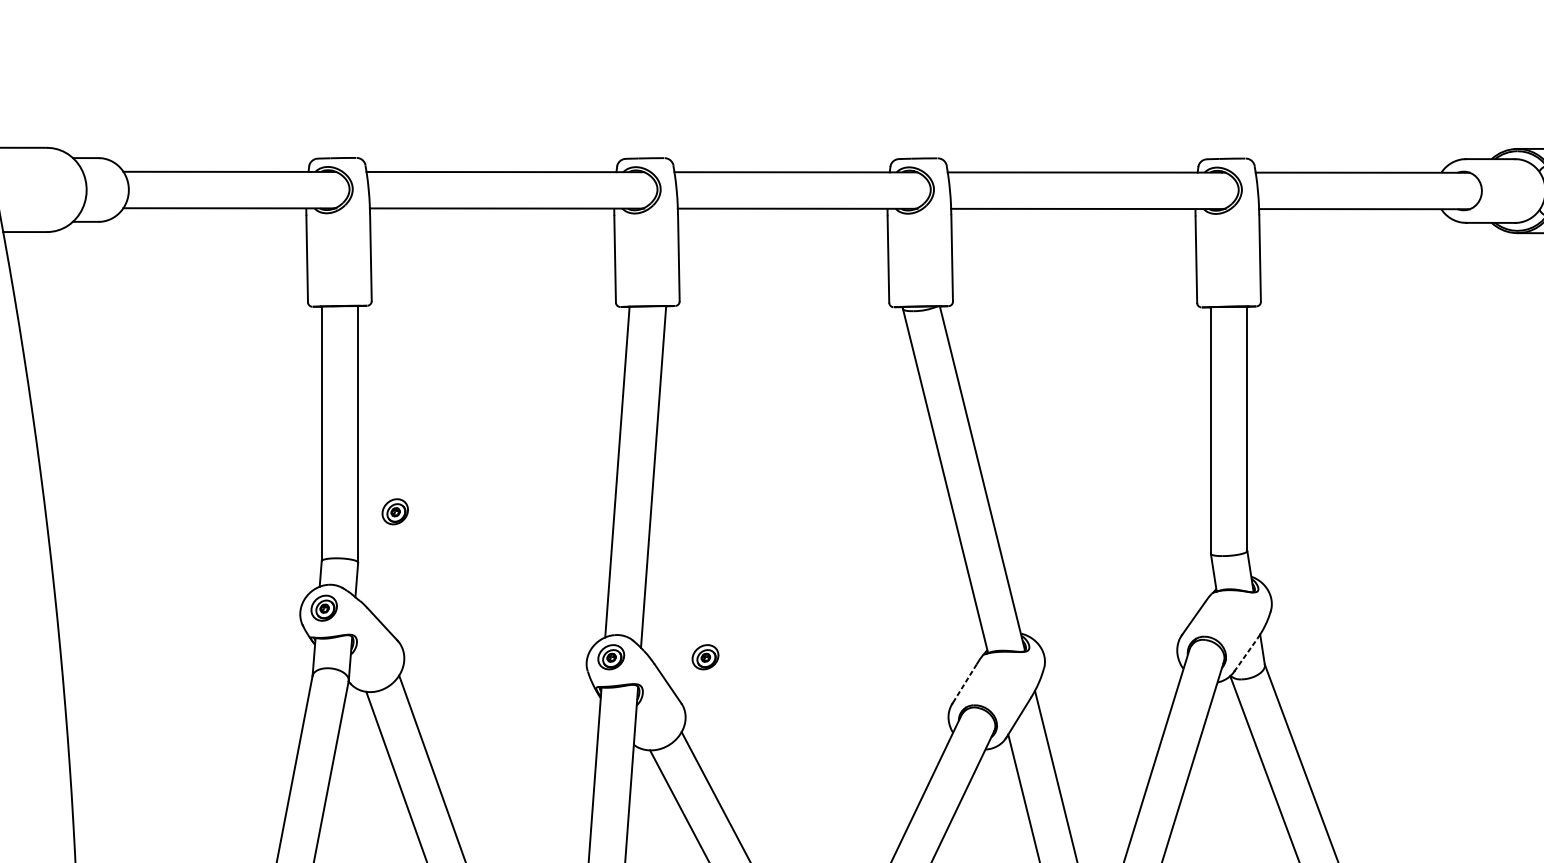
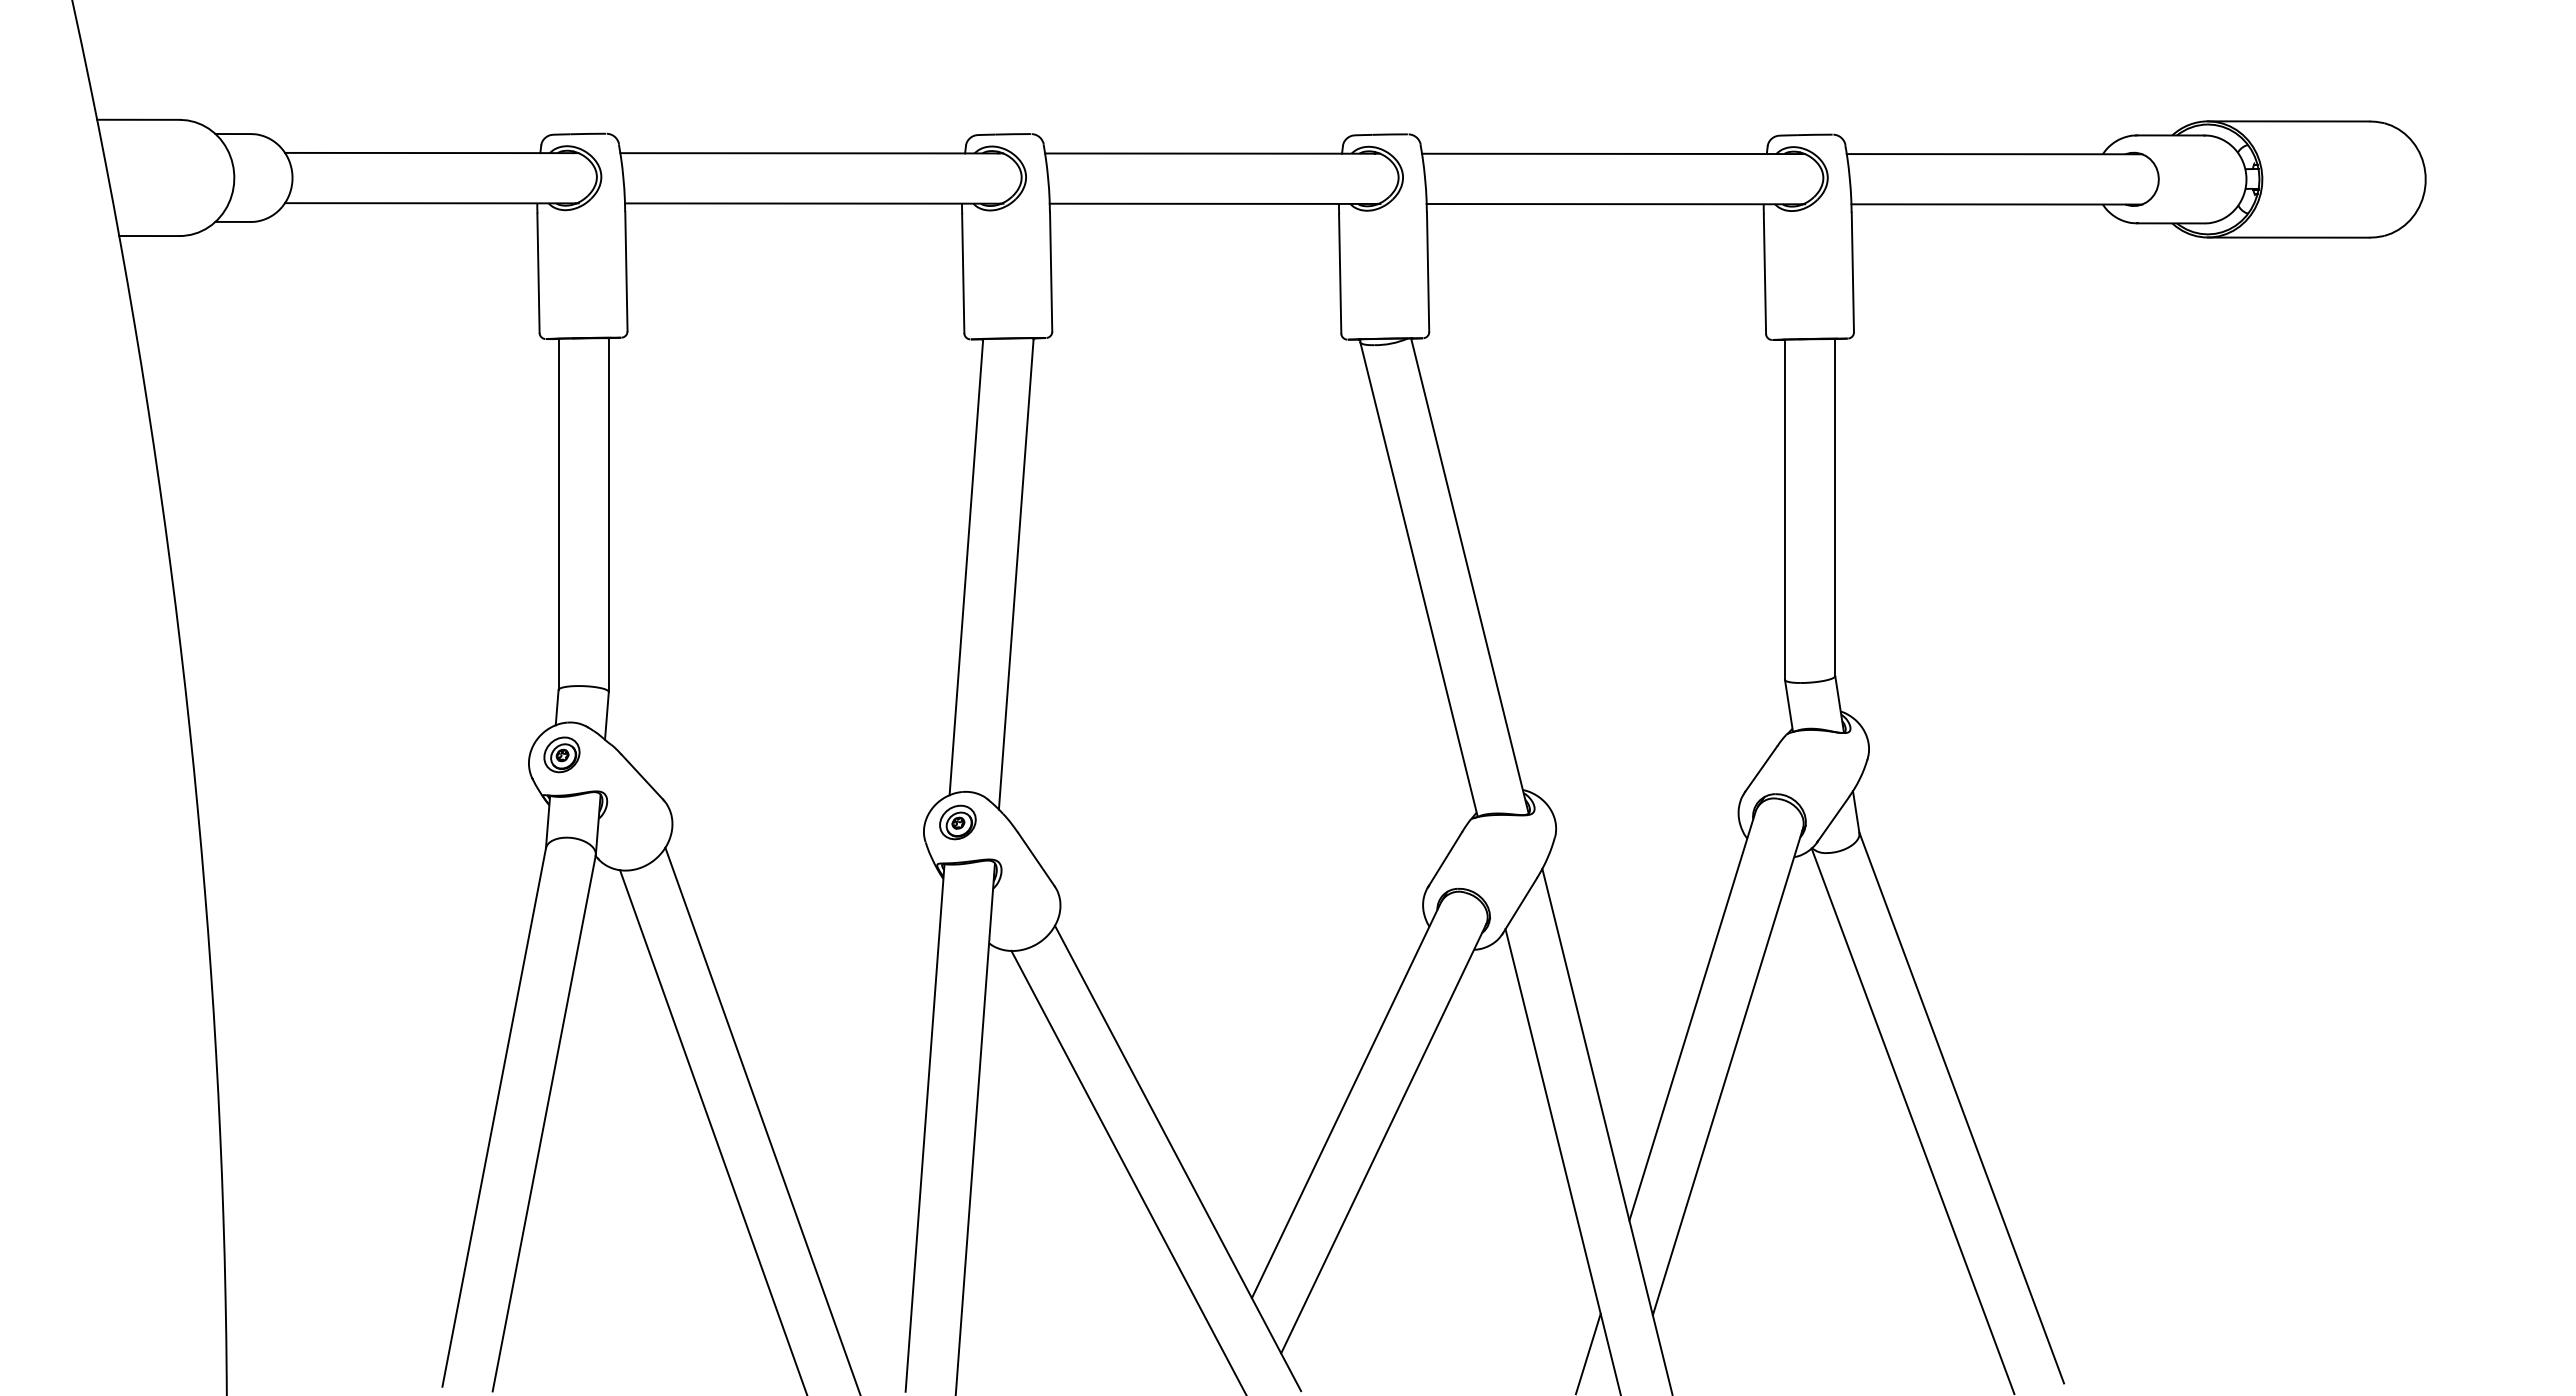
part: (394, 511) -> (659, 621), removed
line: (1246, 655) -> (1833, 819), dashed -> solid
part: (705, 657) -> (1087, 822), removed
line: (964, 684) -> (1444, 860), dashed -> solid

